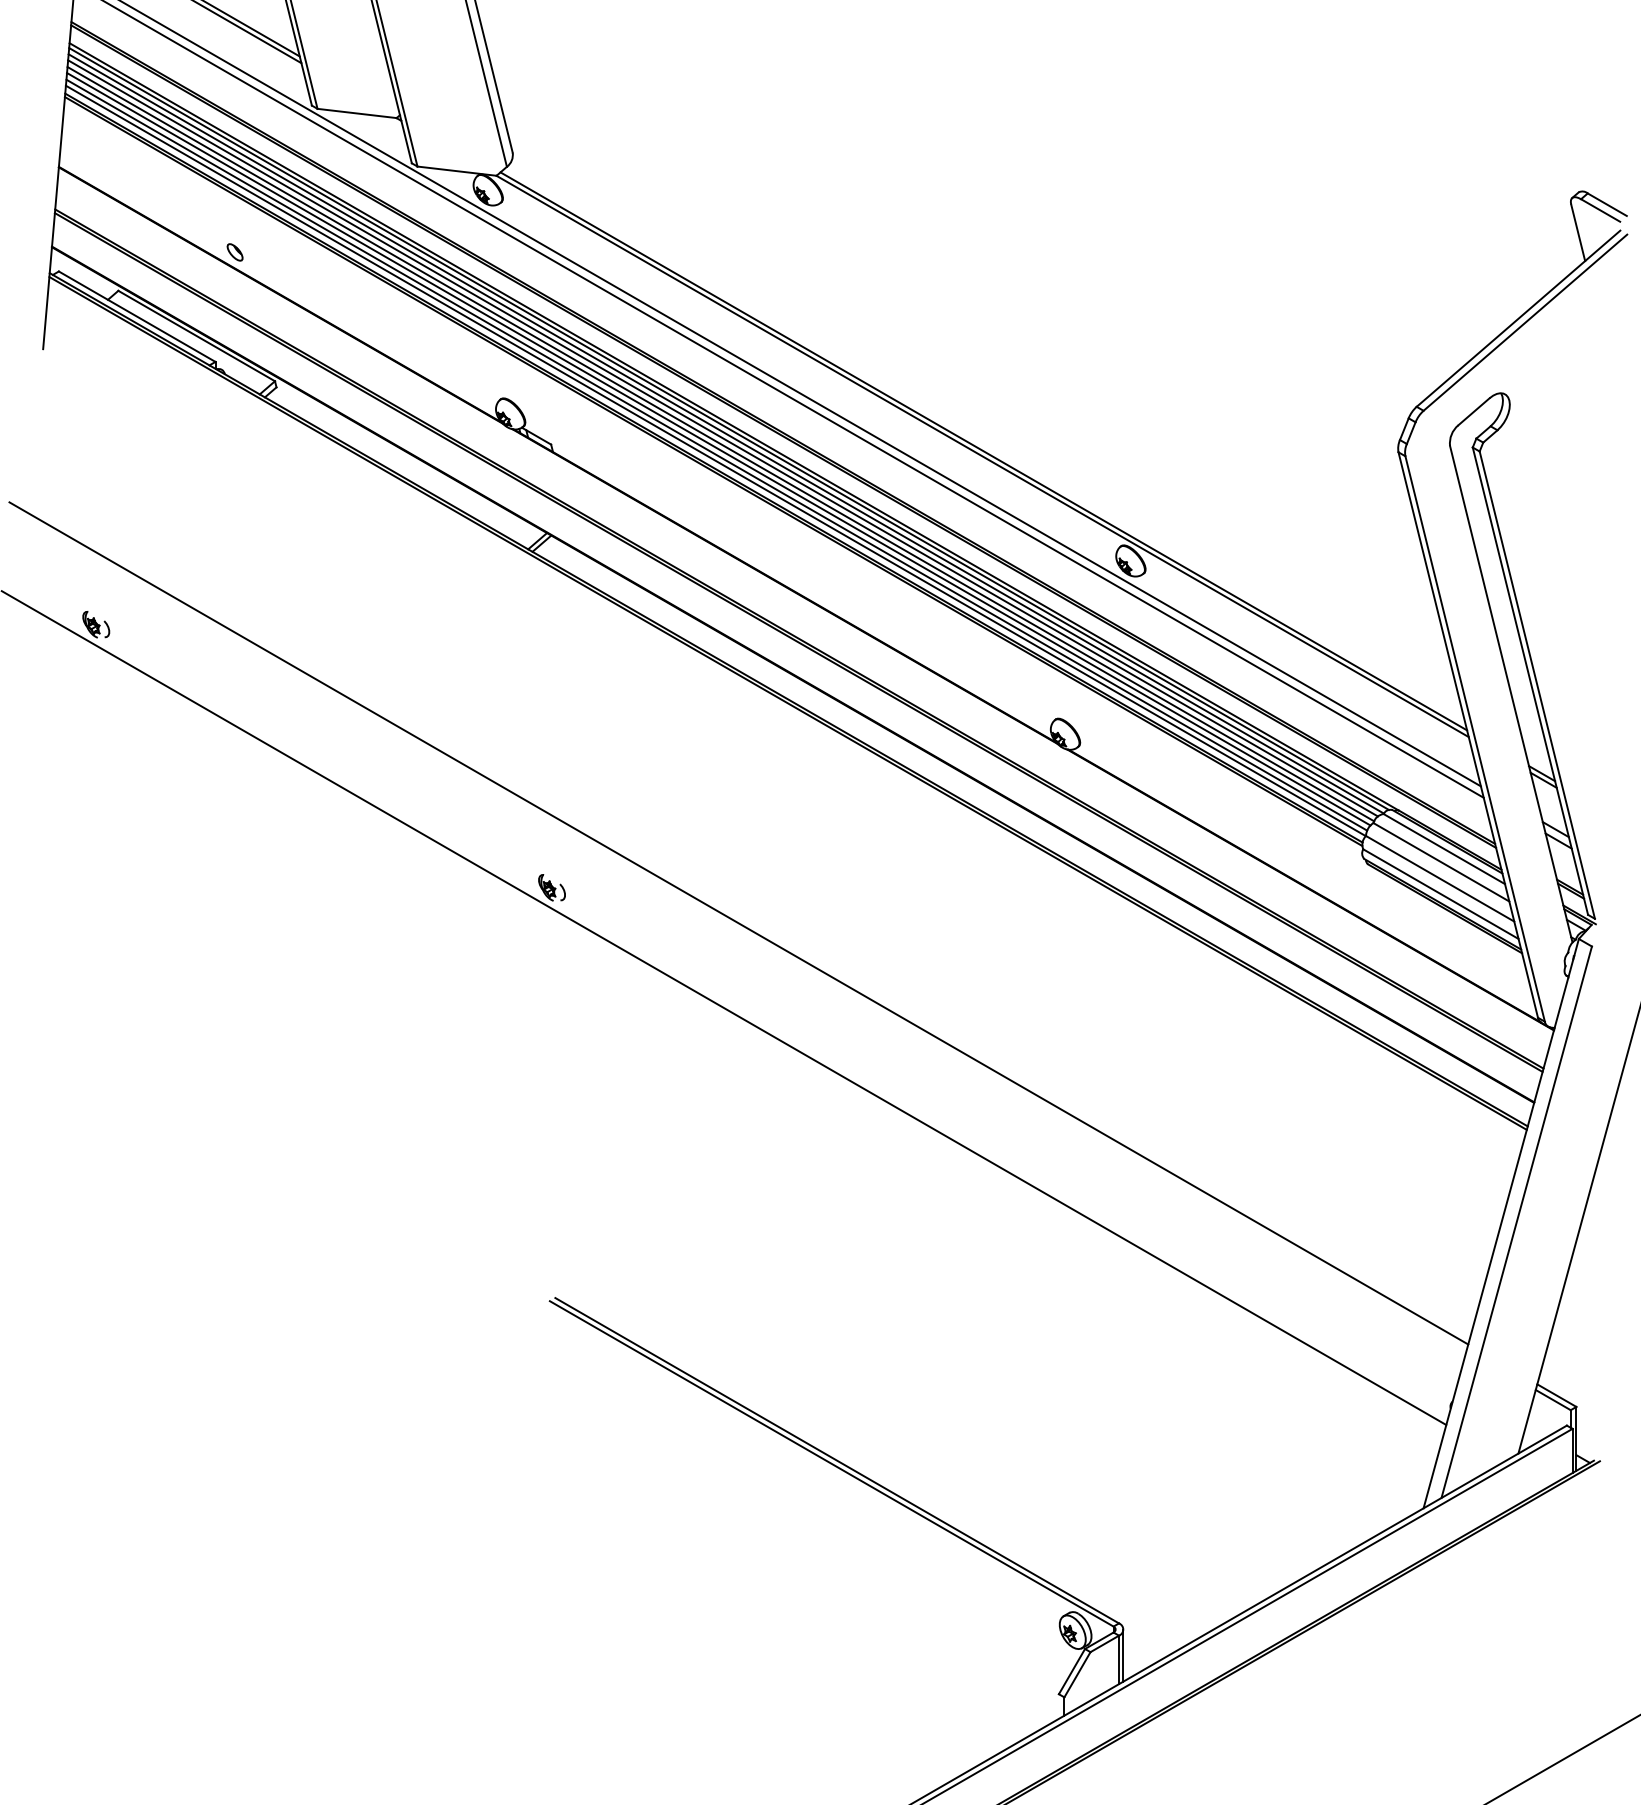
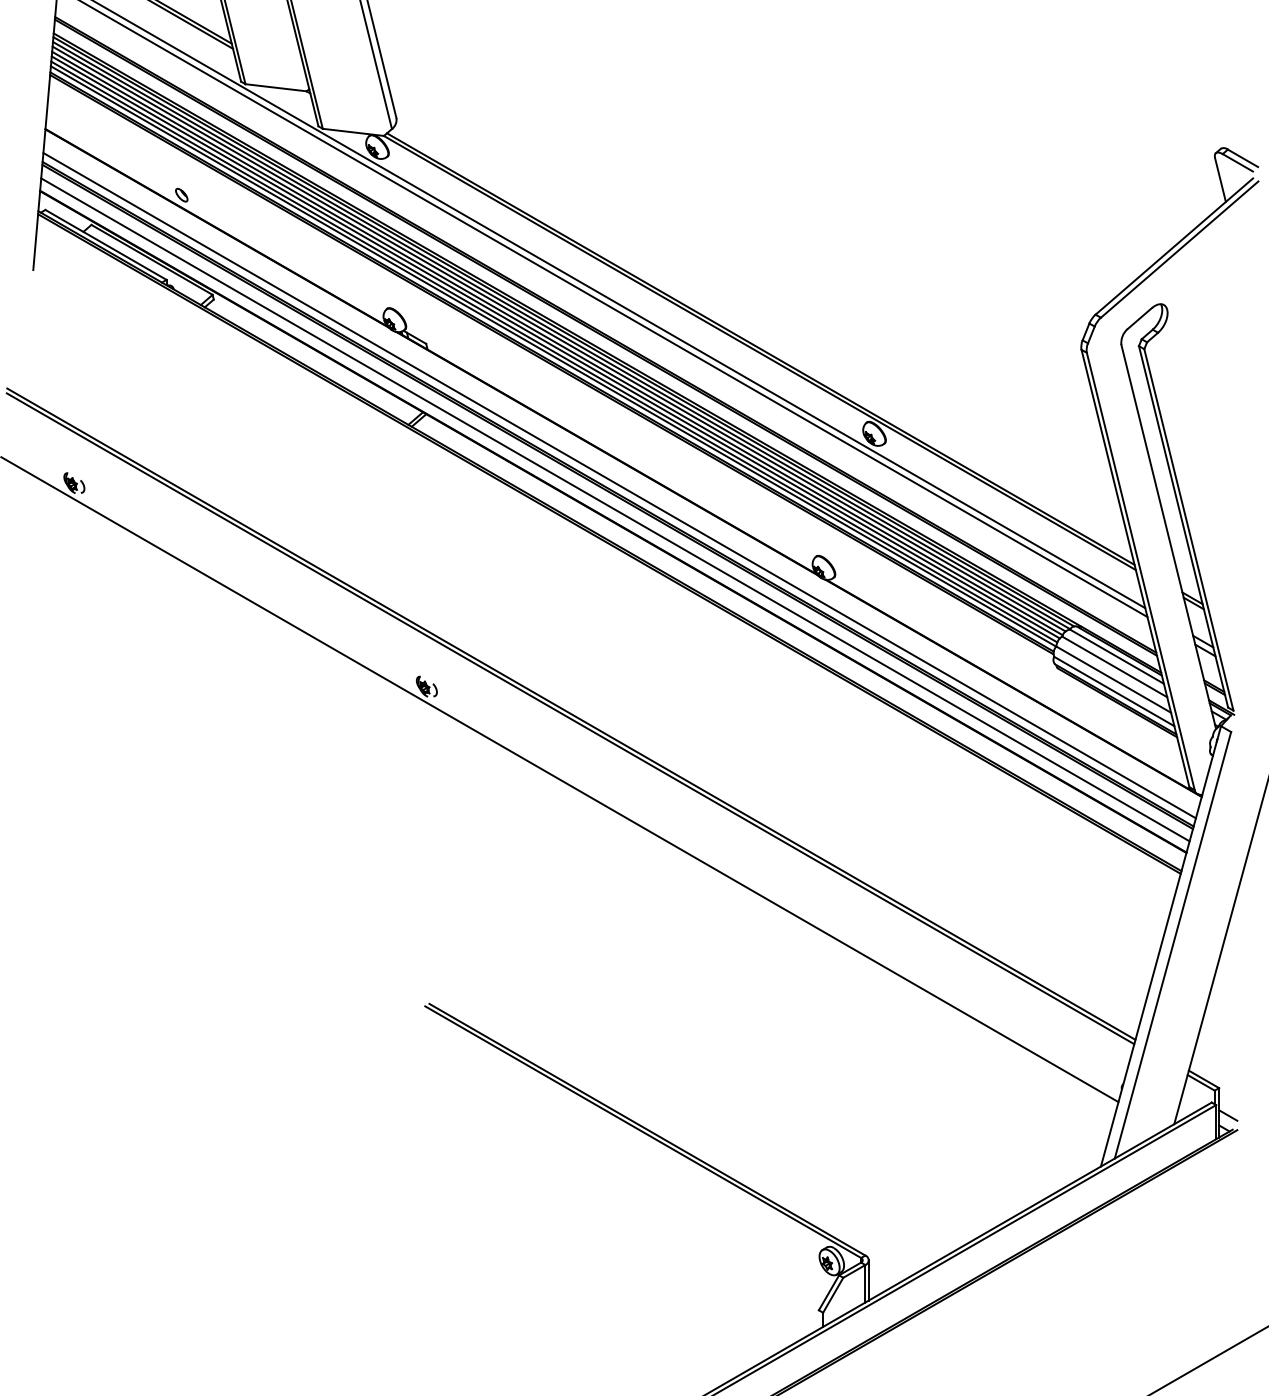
line: (801, 627) -> (619, 485), added
line: (795, 658) -> (615, 509), added
line: (737, 929) -> (570, 718), added
line: (1587, 1442) -> (1227, 1115), added

